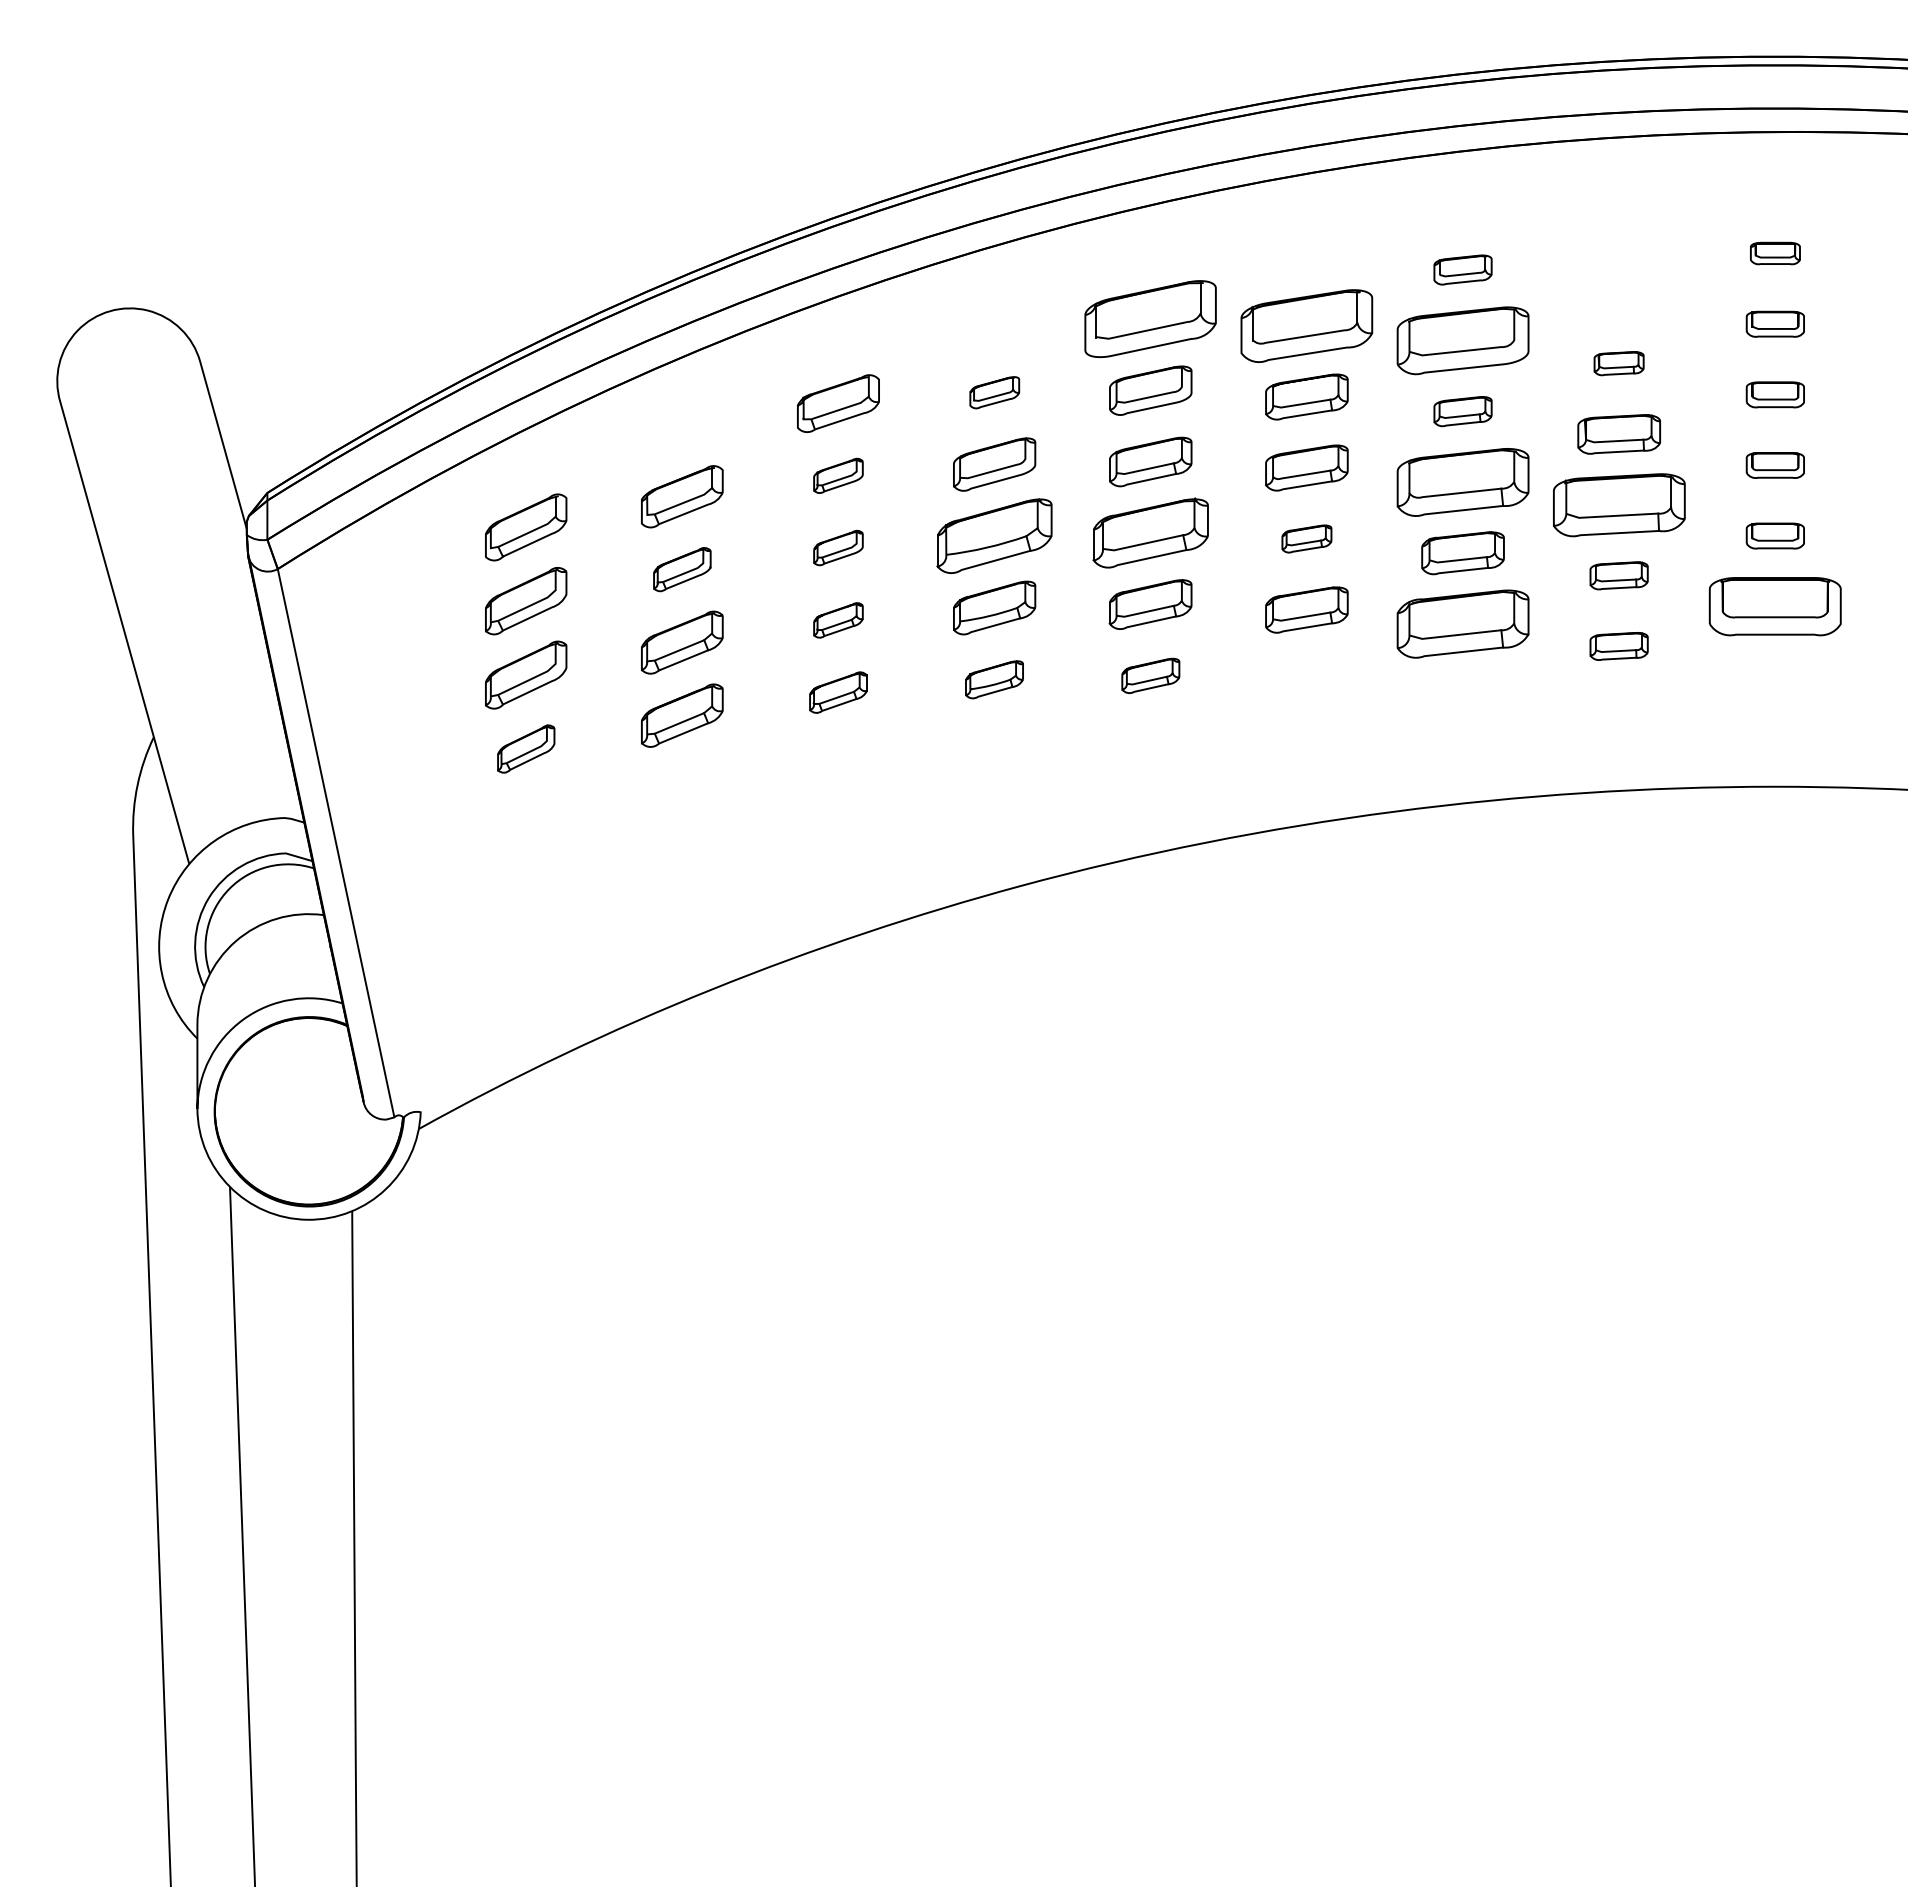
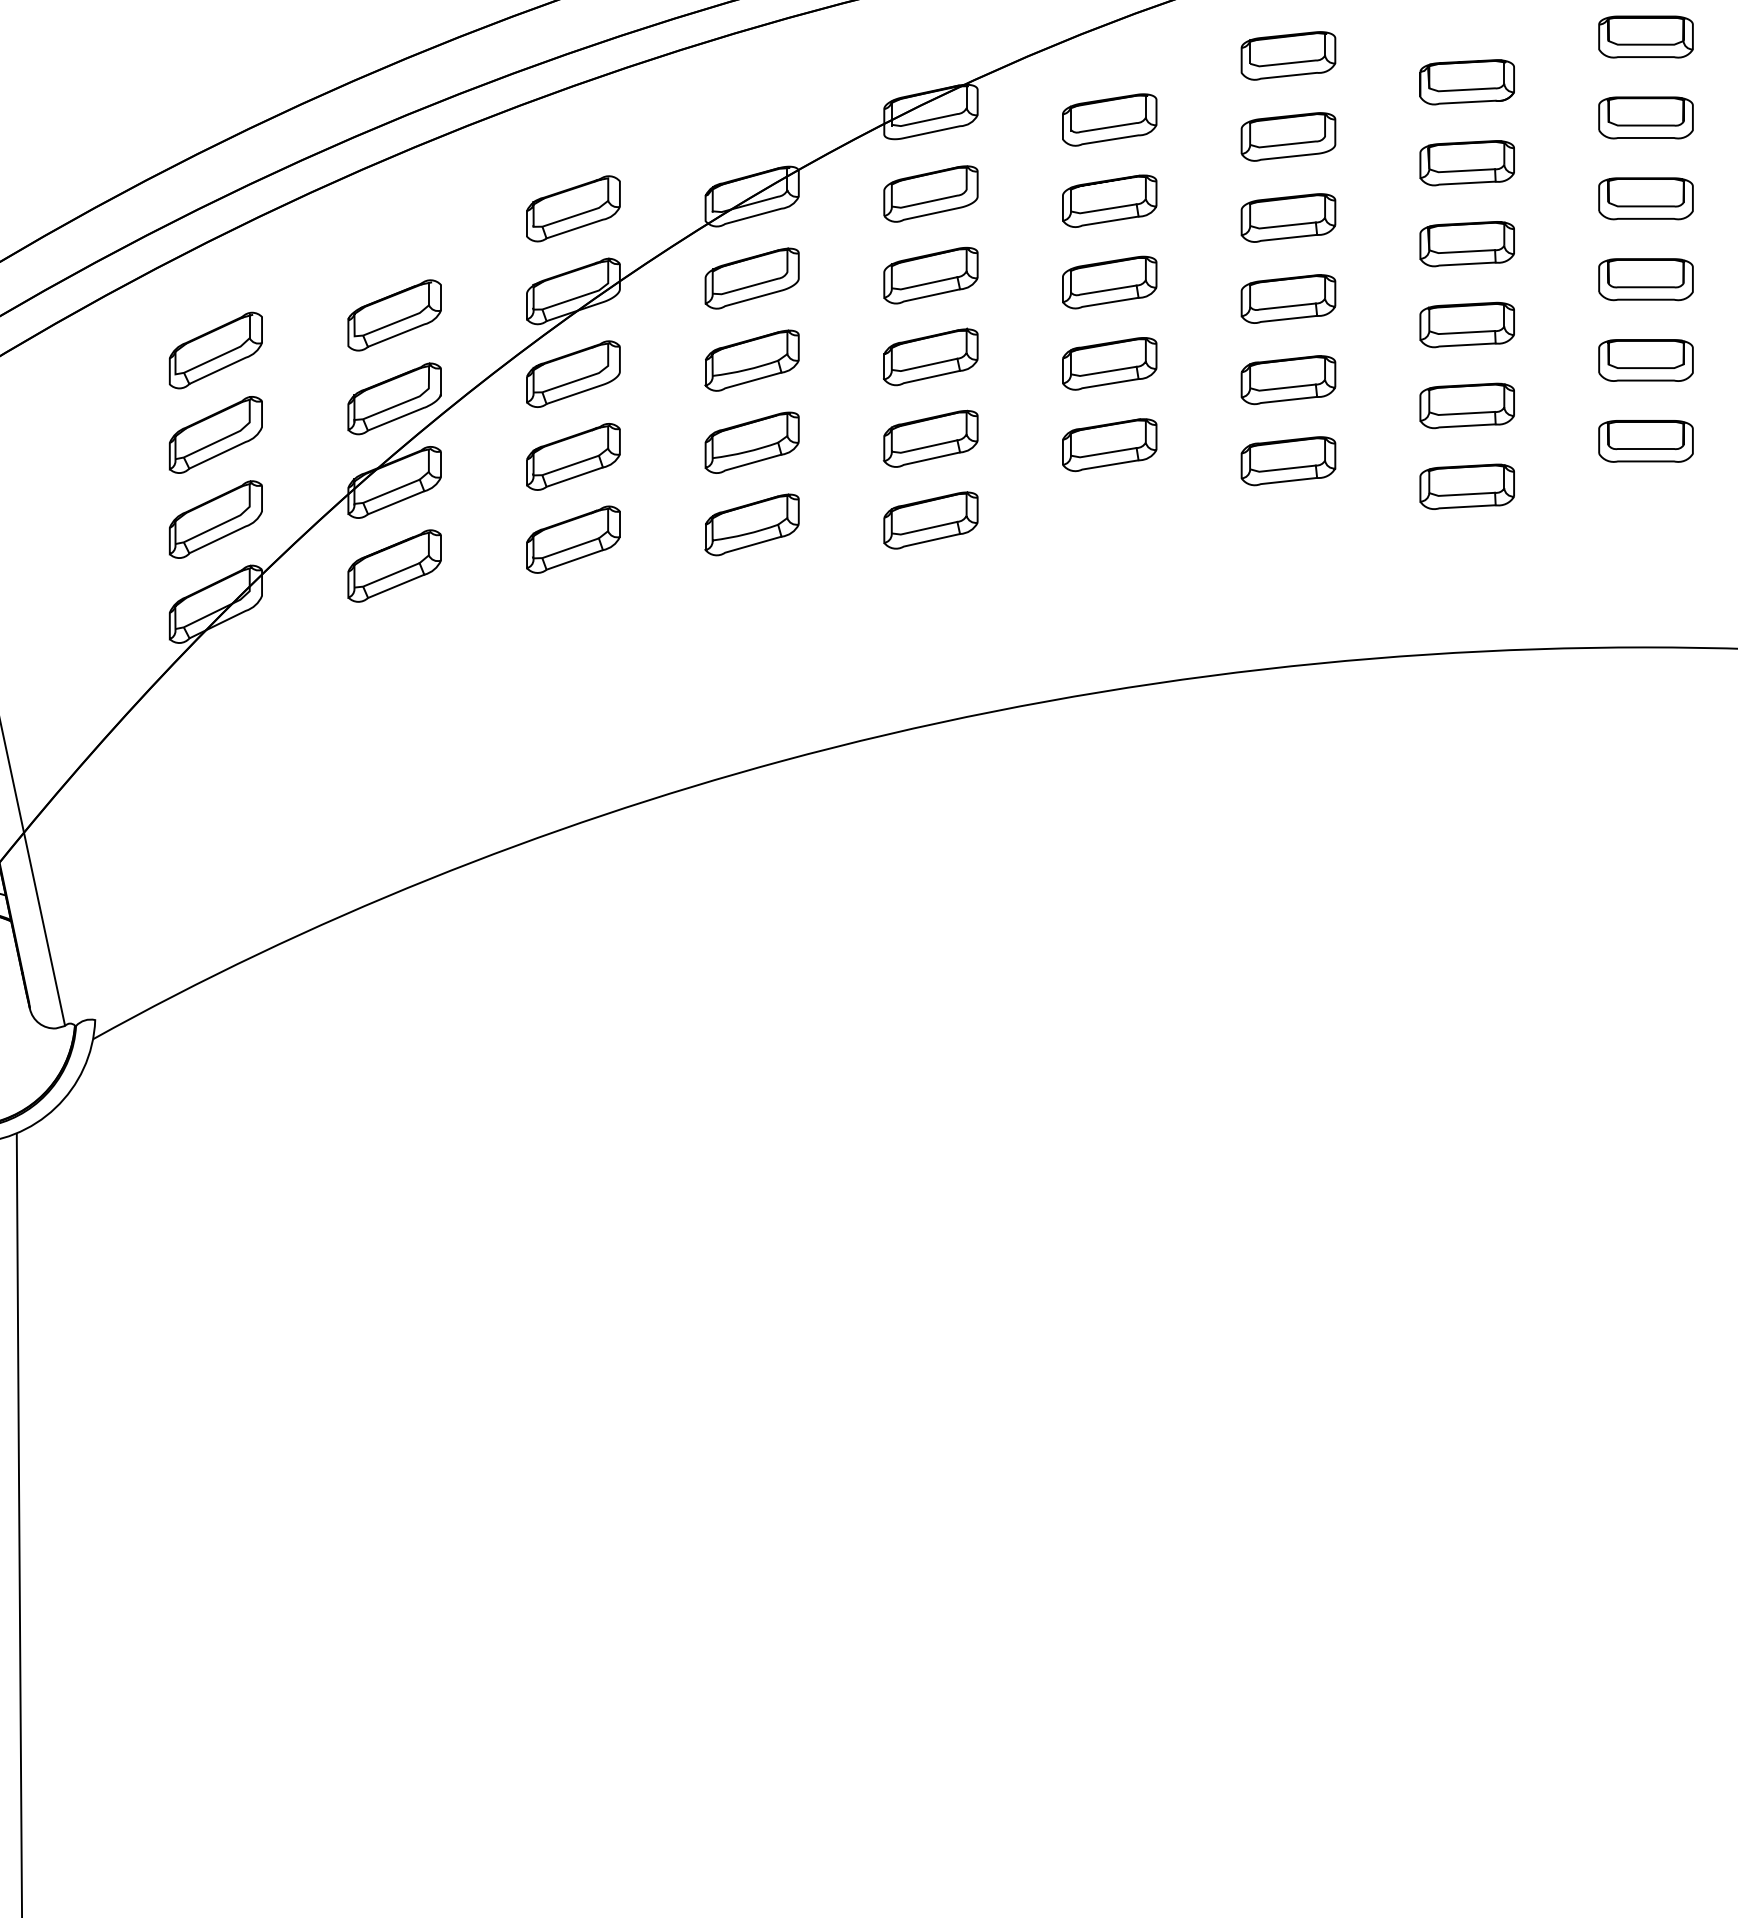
part: (1775, 253) -> (1646, 36), size x1.67
part: (1462, 269) -> (1287, 55), size x1.43
part: (1618, 292) -> (1466, 81), added
part: (1150, 318) -> (930, 111), size x0.62
part: (1775, 324) -> (1646, 118), size x1.43
part: (1306, 325) -> (1109, 119), size x0.62
part: (1462, 340) -> (1287, 136), size x0.62
part: (1618, 363) -> (1466, 162), size x1.67
part: (994, 392) -> (752, 196), size x1.67
part: (1775, 394) -> (1646, 198), size x1.43
part: (1462, 411) -> (1287, 217), size x1.43
part: (1775, 465) -> (1646, 279), size x1.43
part: (838, 475) -> (573, 291), size x1.67
part: (1462, 482) -> (1287, 299), size x0.62
part: (1618, 504) -> (1466, 324), size x0.62
part: (1150, 532) -> (930, 356), size x0.71
part: (1775, 535) -> (1646, 359), size x1.43
part: (994, 536) -> (752, 360), size x0.71
part: (1306, 538) -> (1109, 363), size x1.67
part: (838, 547) -> (573, 373), size x1.67
part: (682, 569) -> (394, 398), size x1.43
part: (1618, 575) -> (1466, 405), size x1.43
part: (1775, 606) -> (1646, 441), size x0.62
part: (838, 620) -> (573, 457), size x1.67
part: (1462, 623) -> (1287, 460), size x0.62
part: (1618, 646) -> (1466, 486), size x1.43
part: (1150, 675) -> (930, 520), size x1.43
part: (994, 679) -> (752, 524), size x1.43
part: (838, 692) -> (573, 539), size x1.43
part: (526, 748) -> (216, 603), size x1.43

